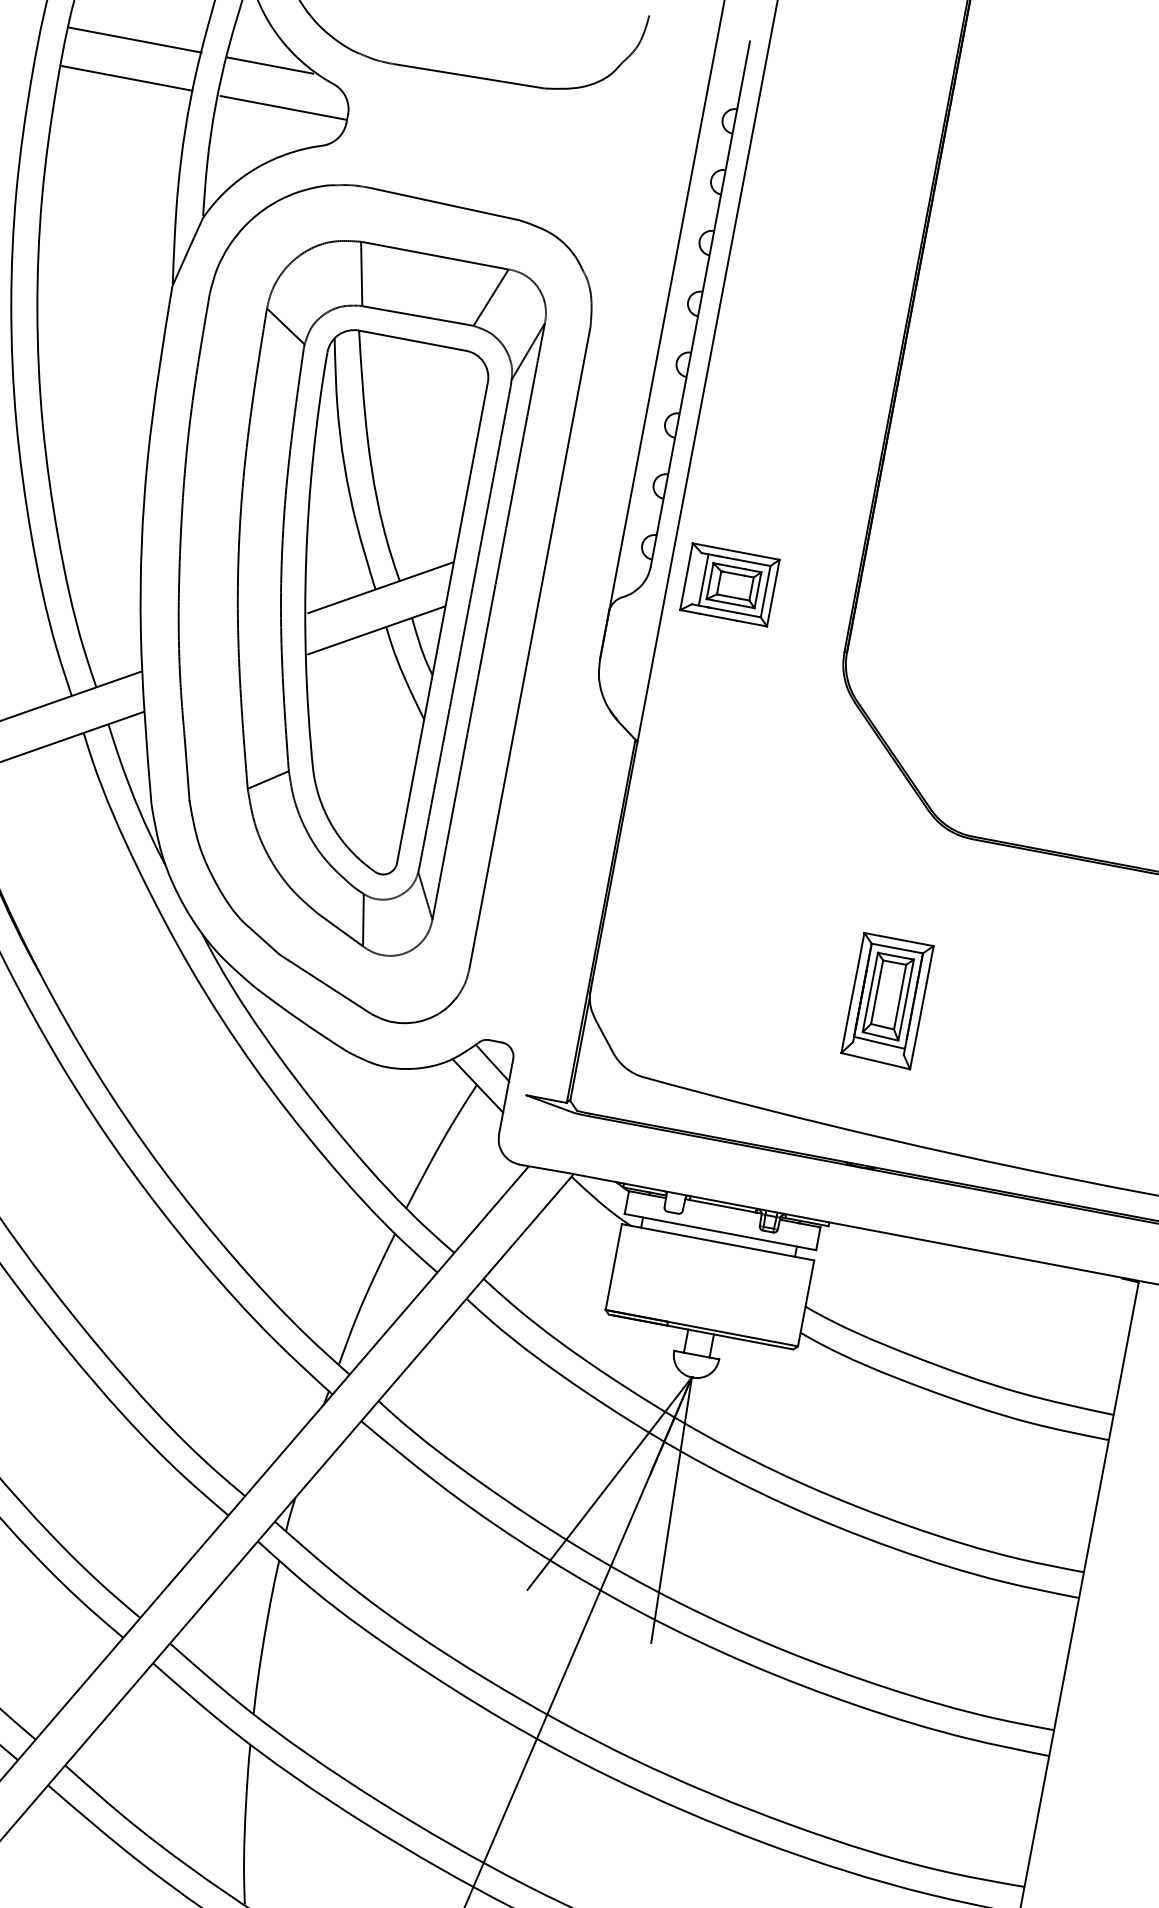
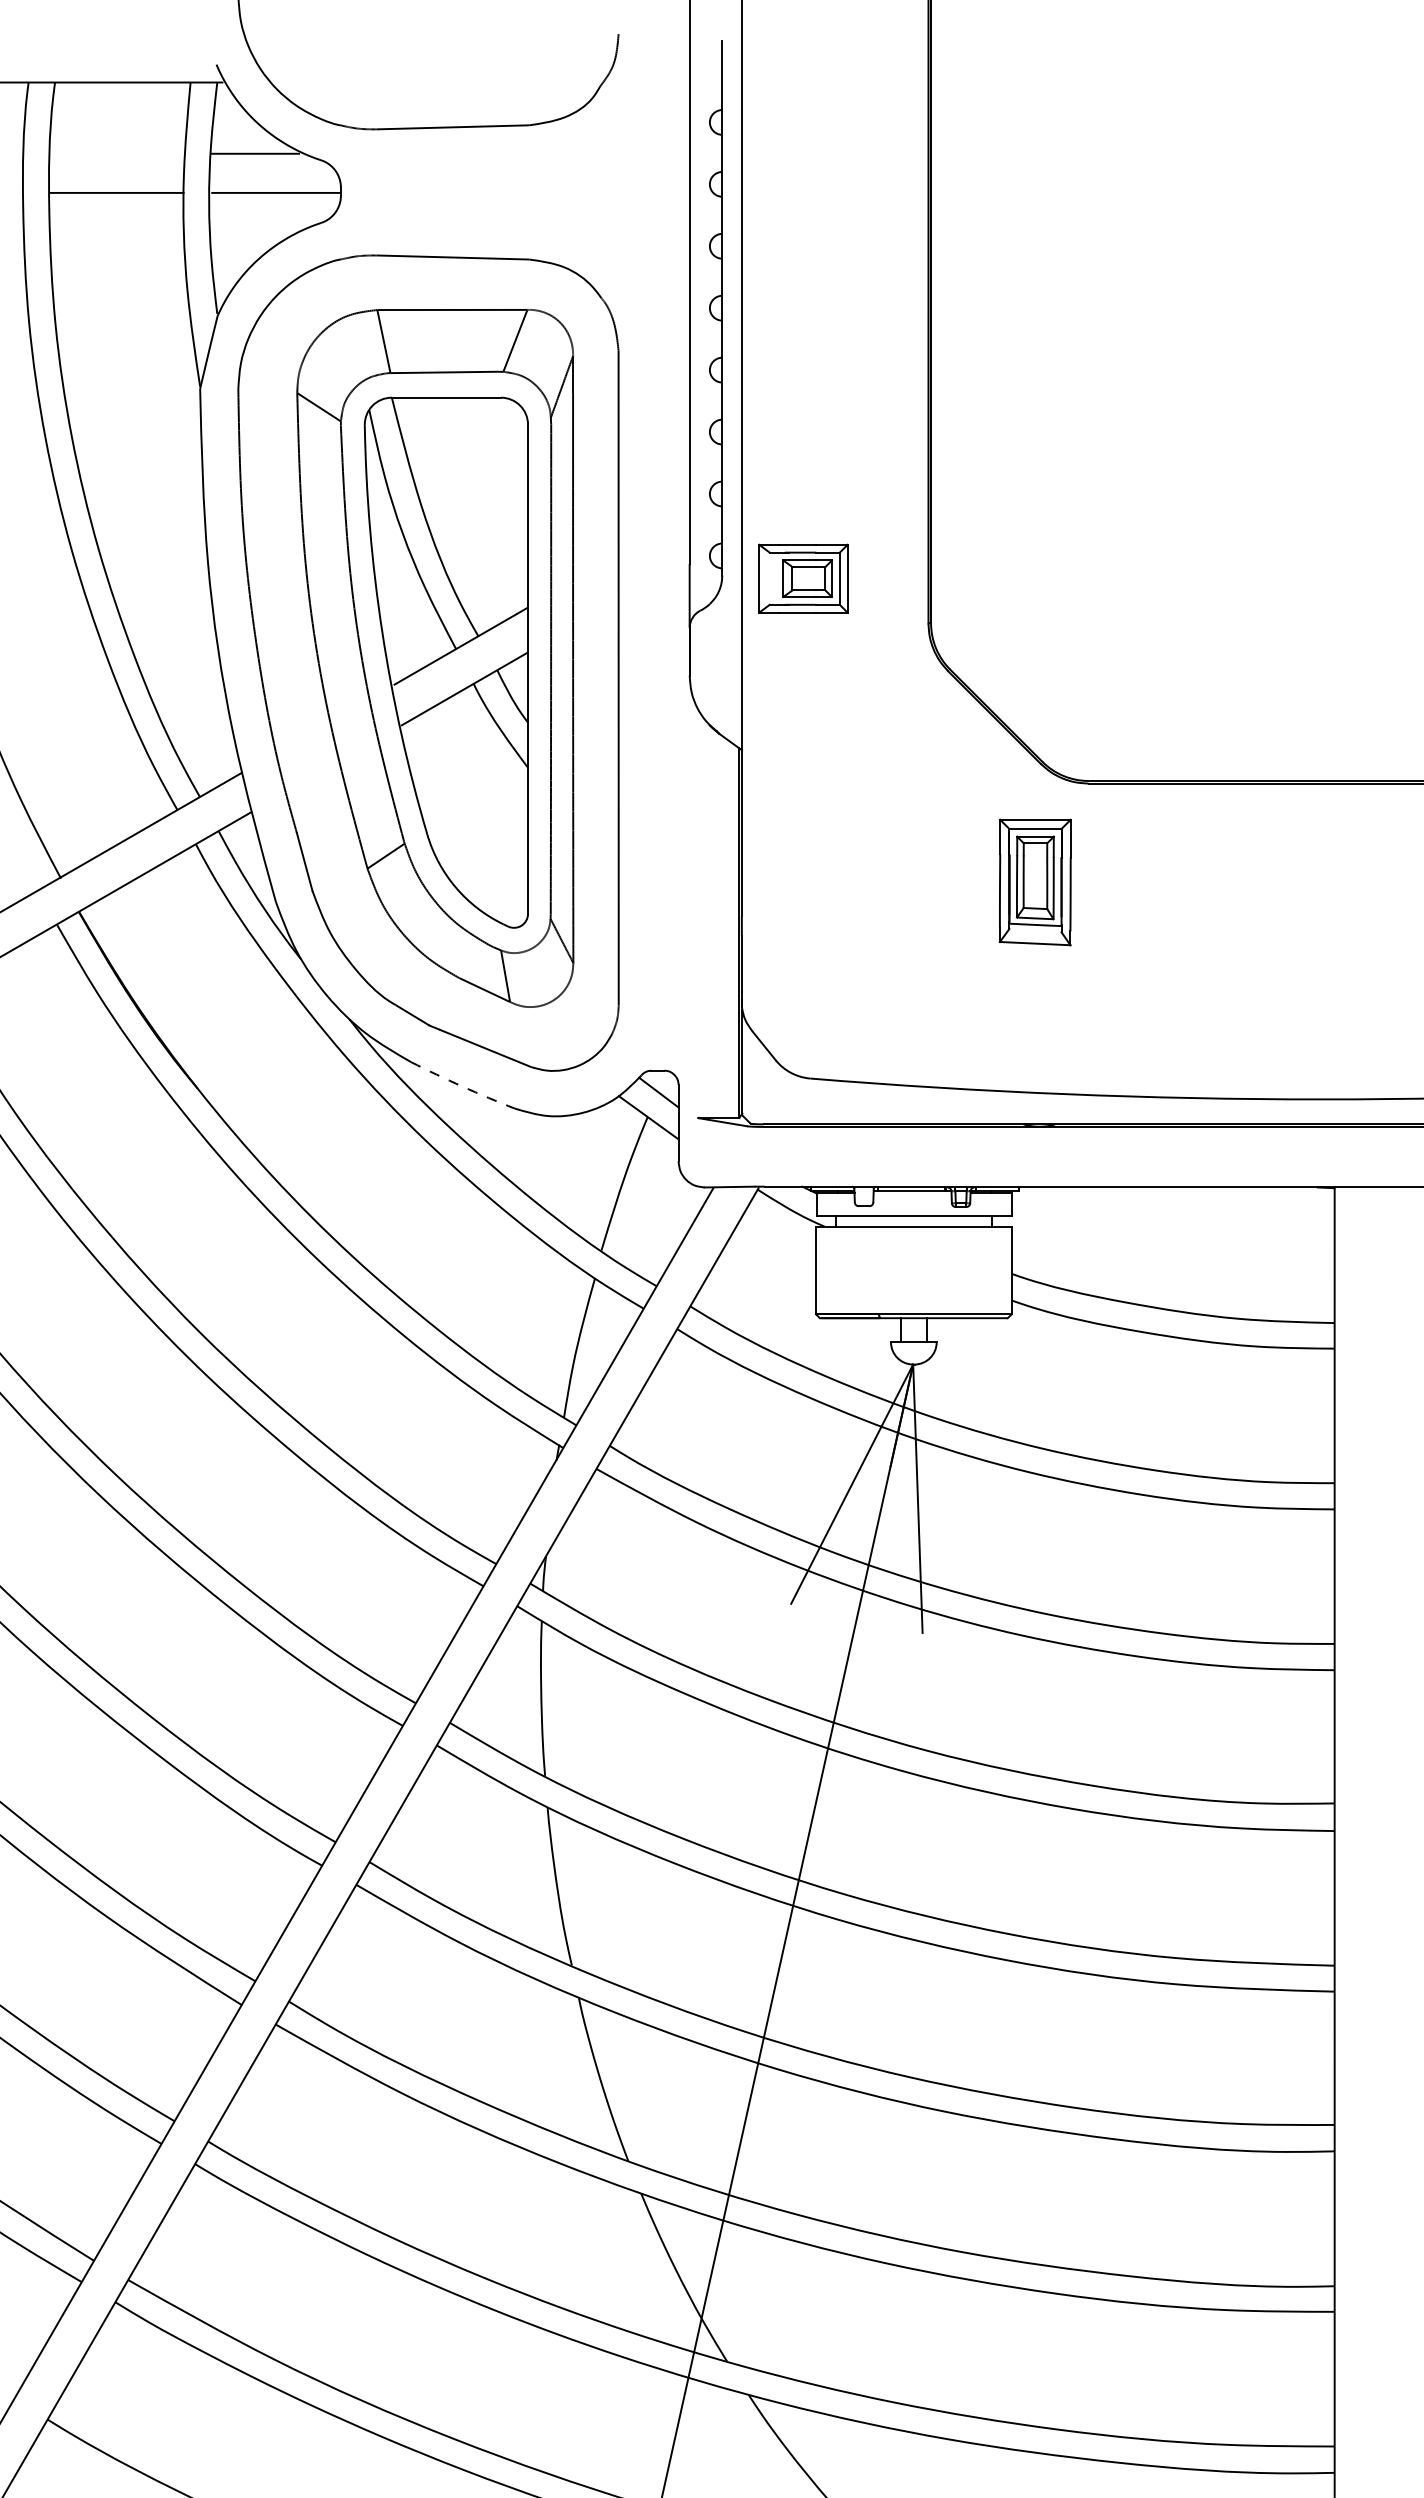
line: (135, 39) -> (118, 153), removed
line: (703, 579) -> (776, 578), removed
part: (886, 1000) -> (1034, 882), moved
arc: (300, 1020) -> (462, 1086), solid -> dashed

